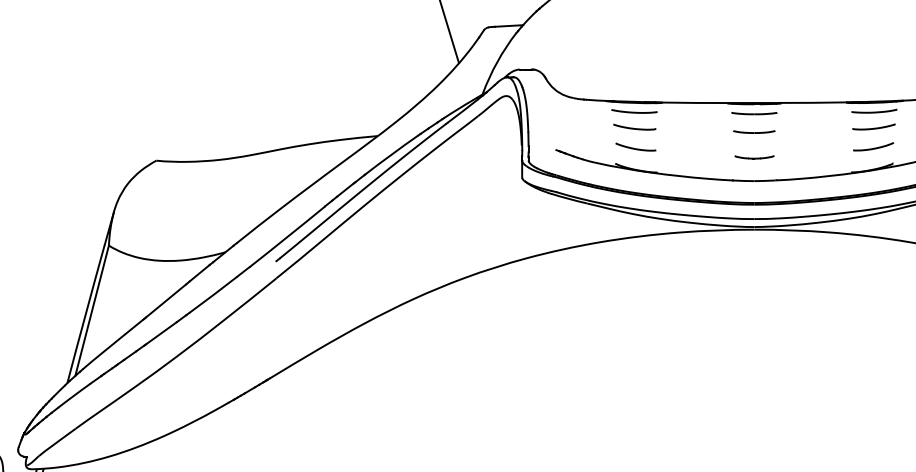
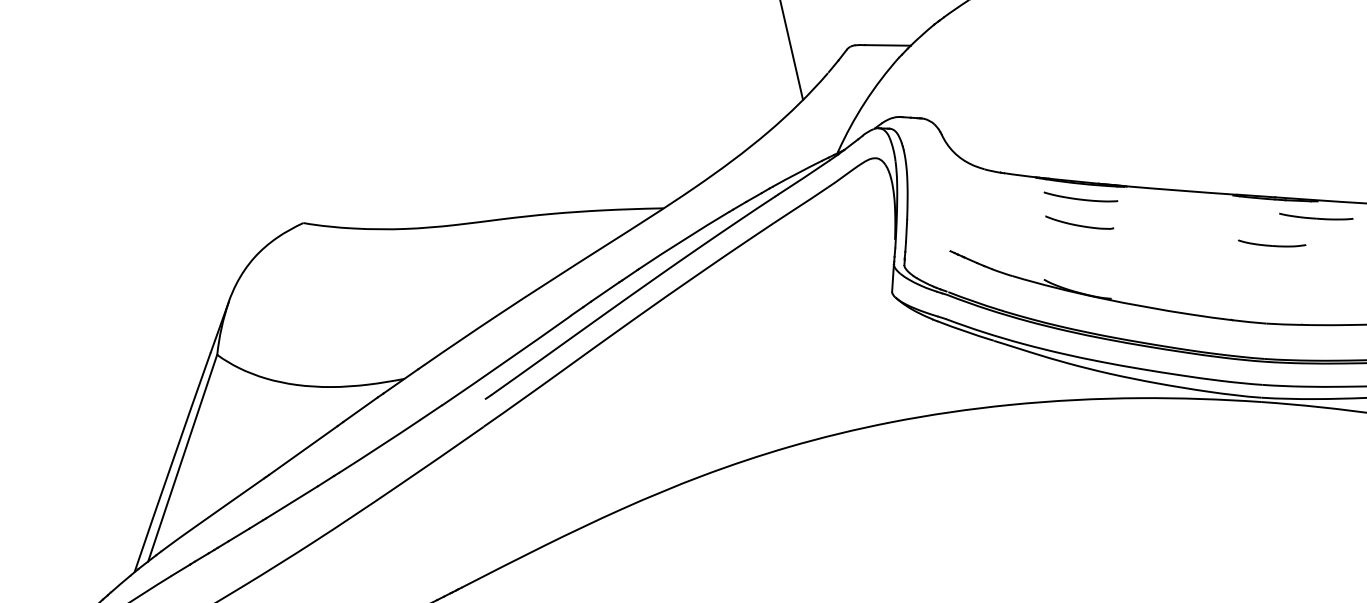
line: (754, 113) -> (1316, 217), moved
curve: (635, 148) -> (1078, 257), removed
part: (754, 157) -> (1269, 285), removed

